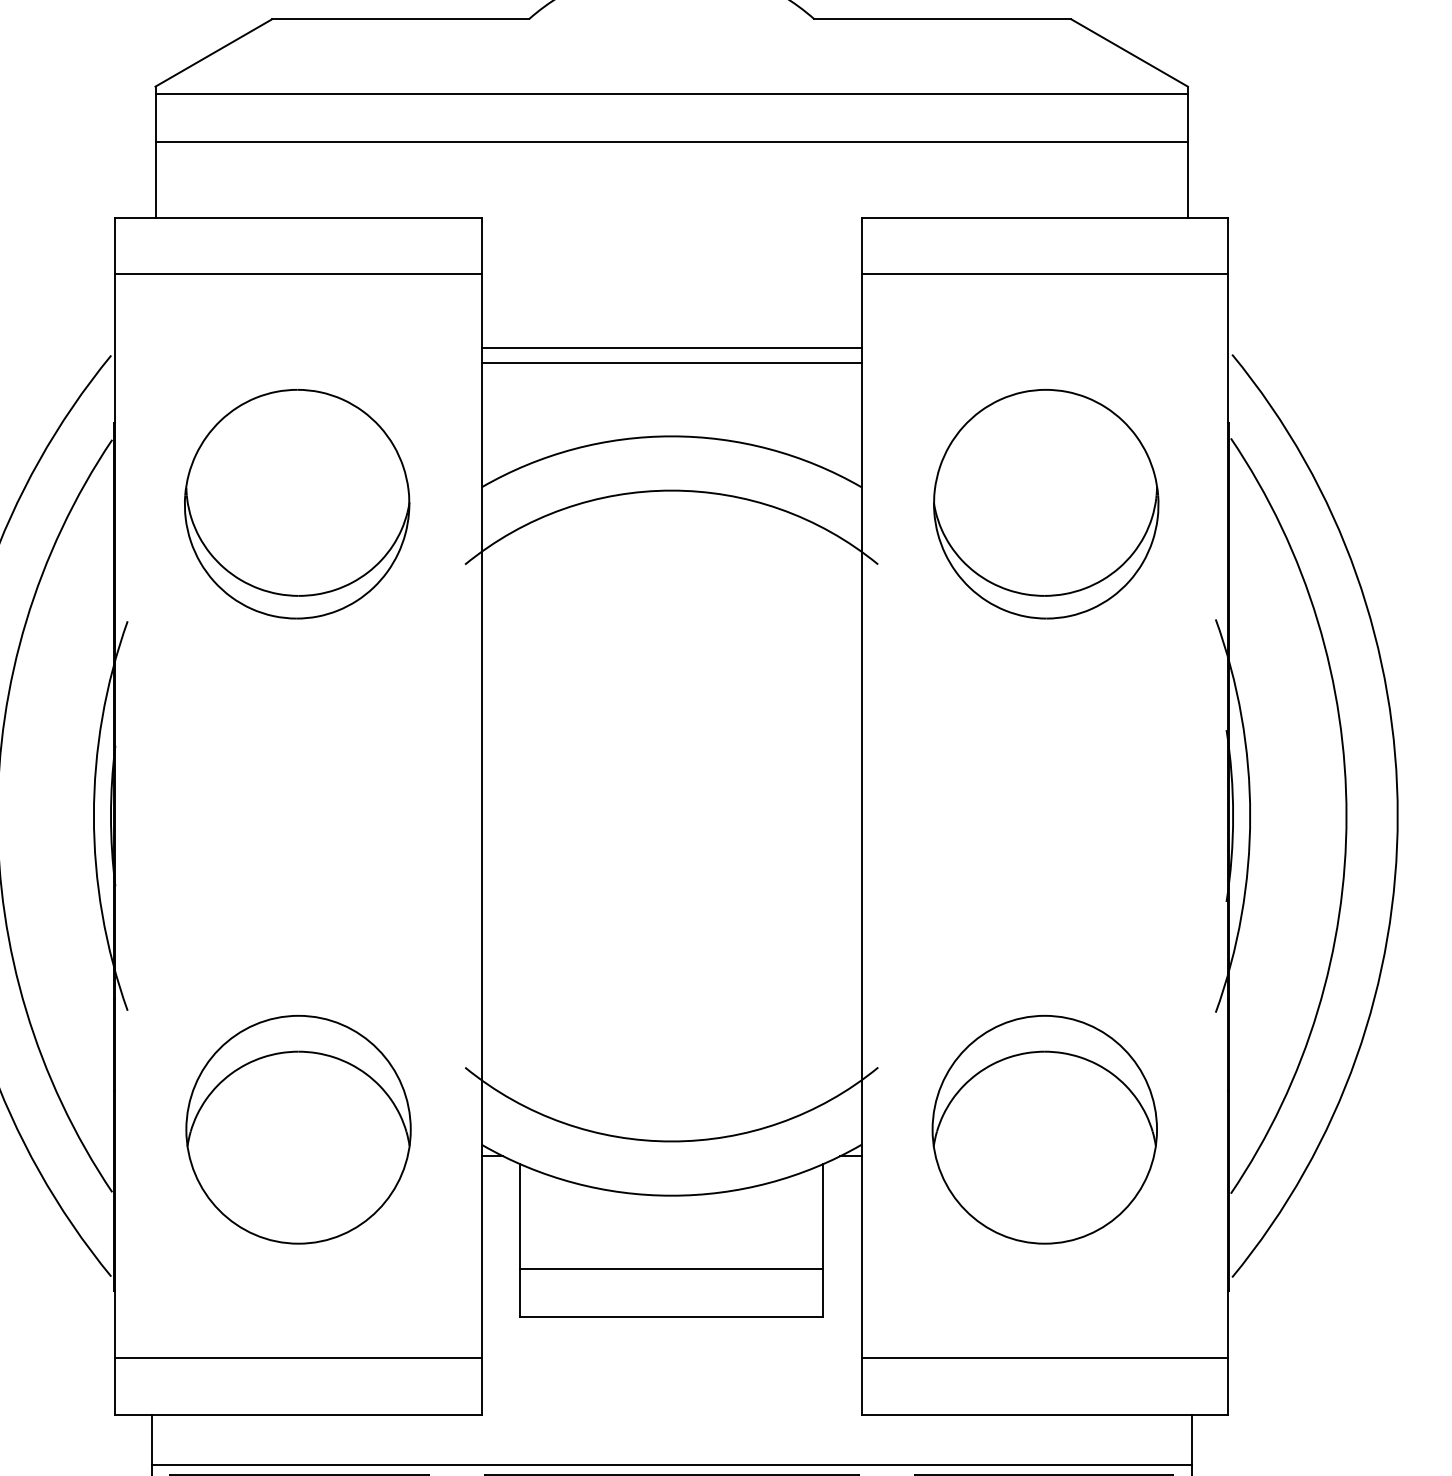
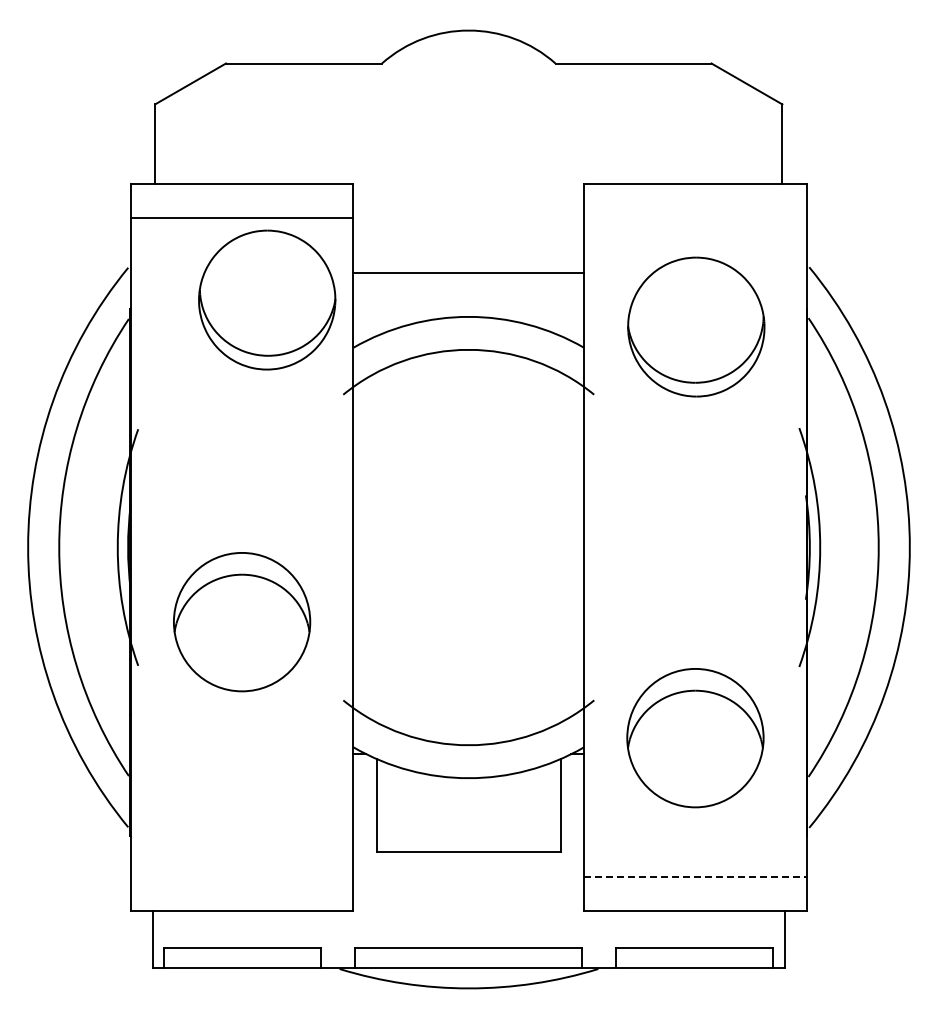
line: (671, 93) -> (468, 108), removed
line: (671, 141) -> (468, 137), removed
line: (1044, 274) -> (695, 218), removed
line: (671, 348) -> (468, 263), removed
part: (297, 503) -> (267, 299), moved
part: (1046, 503) -> (696, 326), moved
part: (299, 1130) -> (242, 622), moved
line: (671, 1268) -> (468, 822), removed
line: (297, 1359) -> (241, 877), removed
line: (1044, 1359) -> (695, 877), solid -> dashed
line: (671, 1464) -> (468, 941), removed

